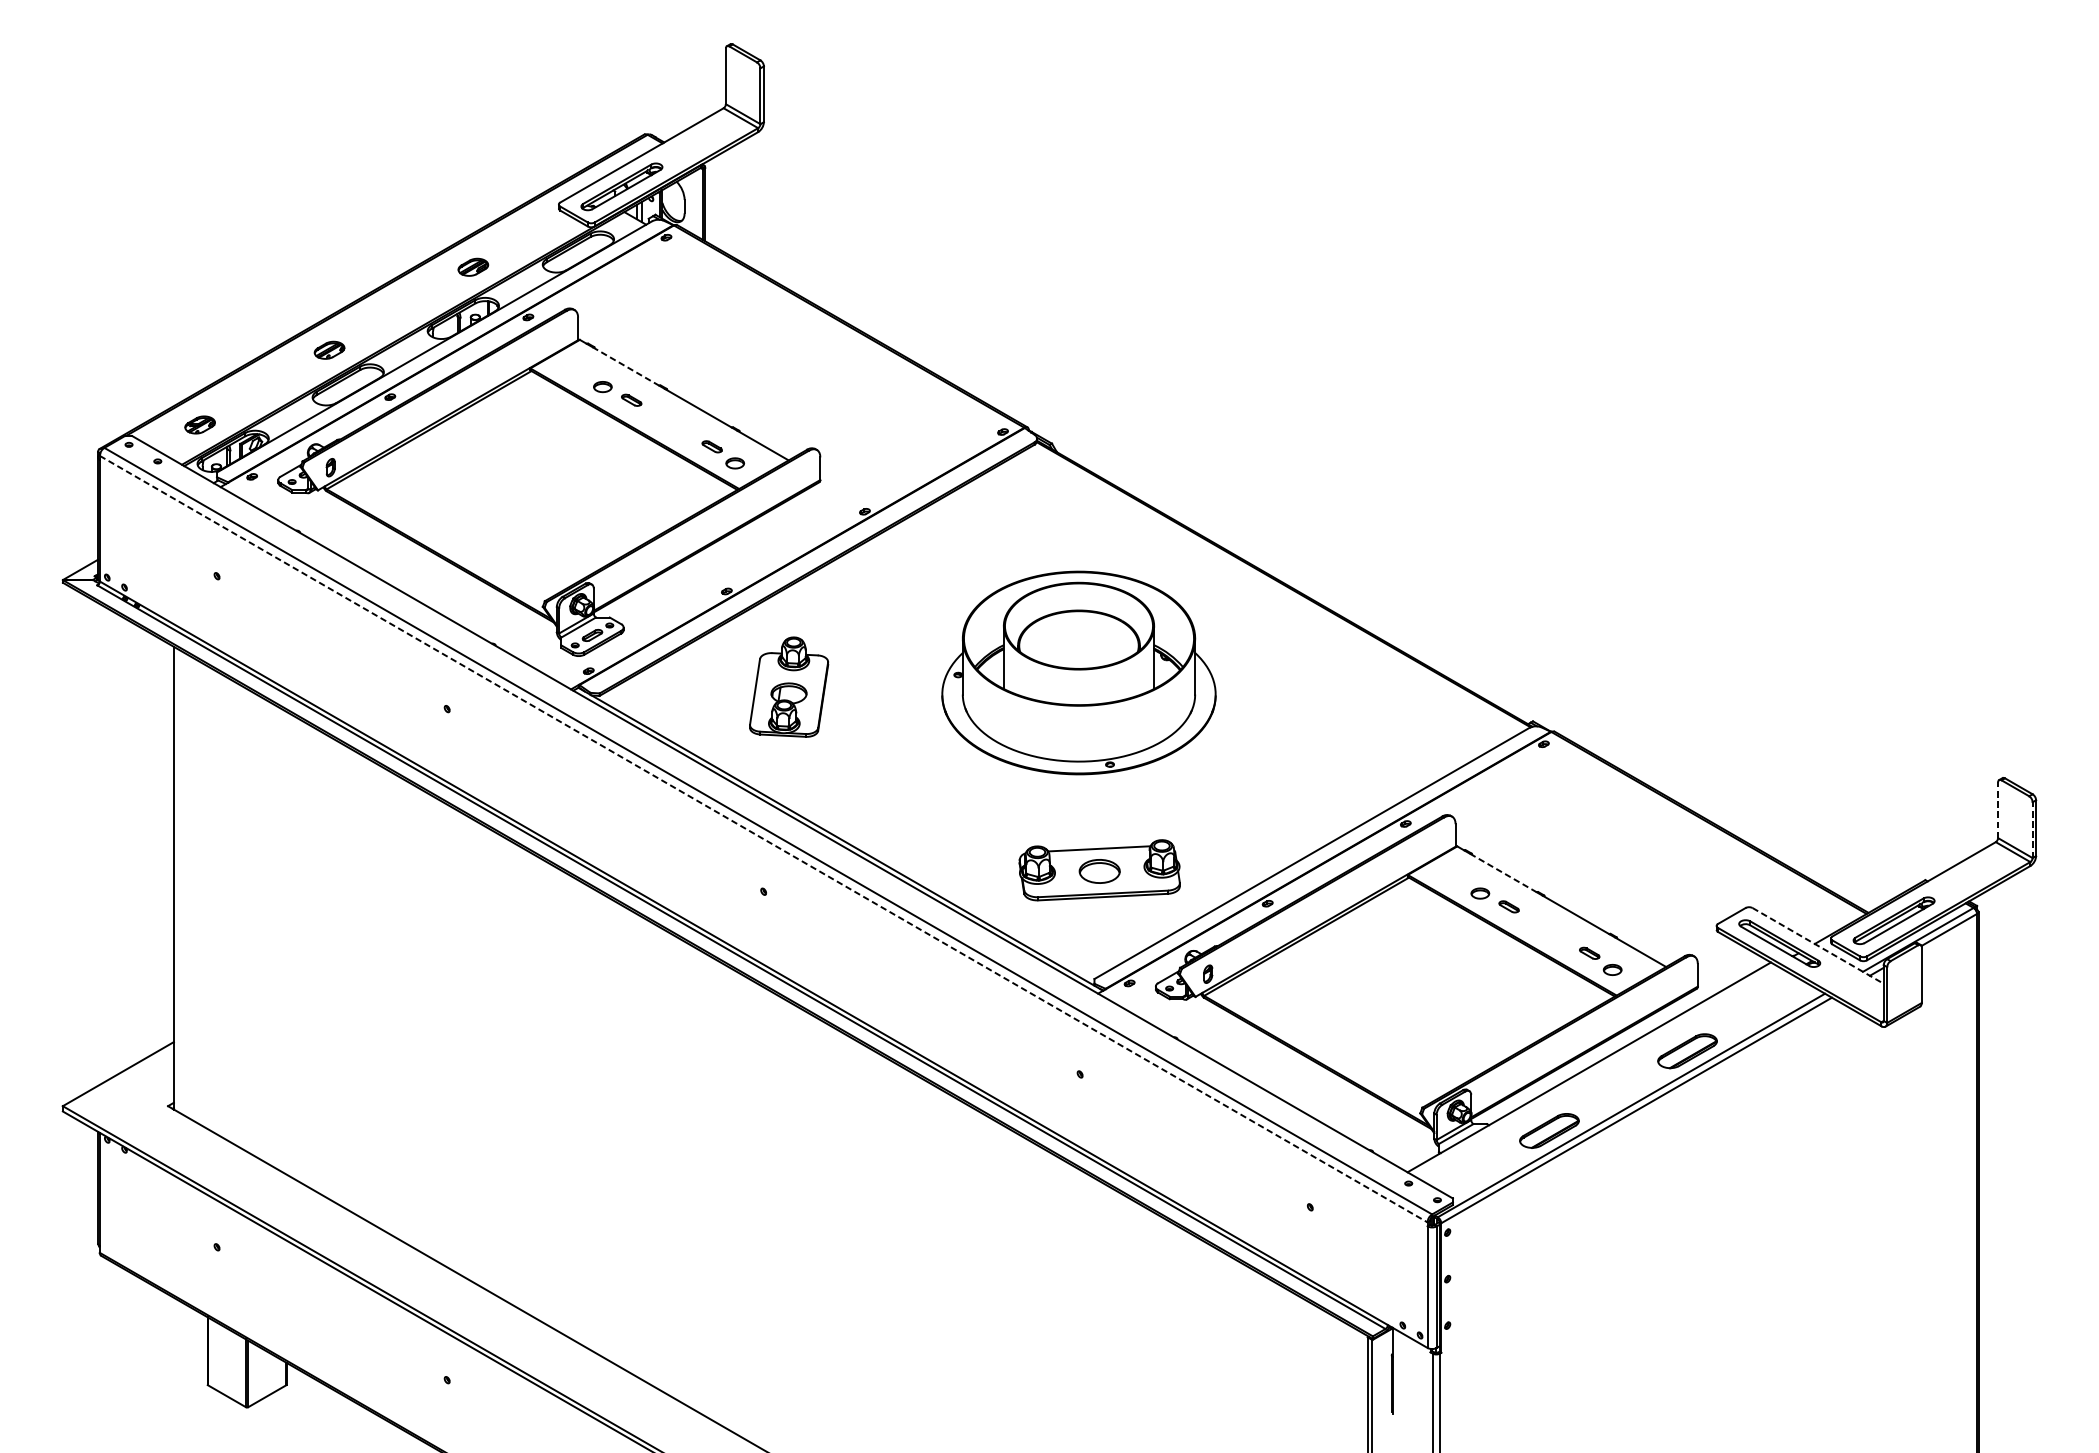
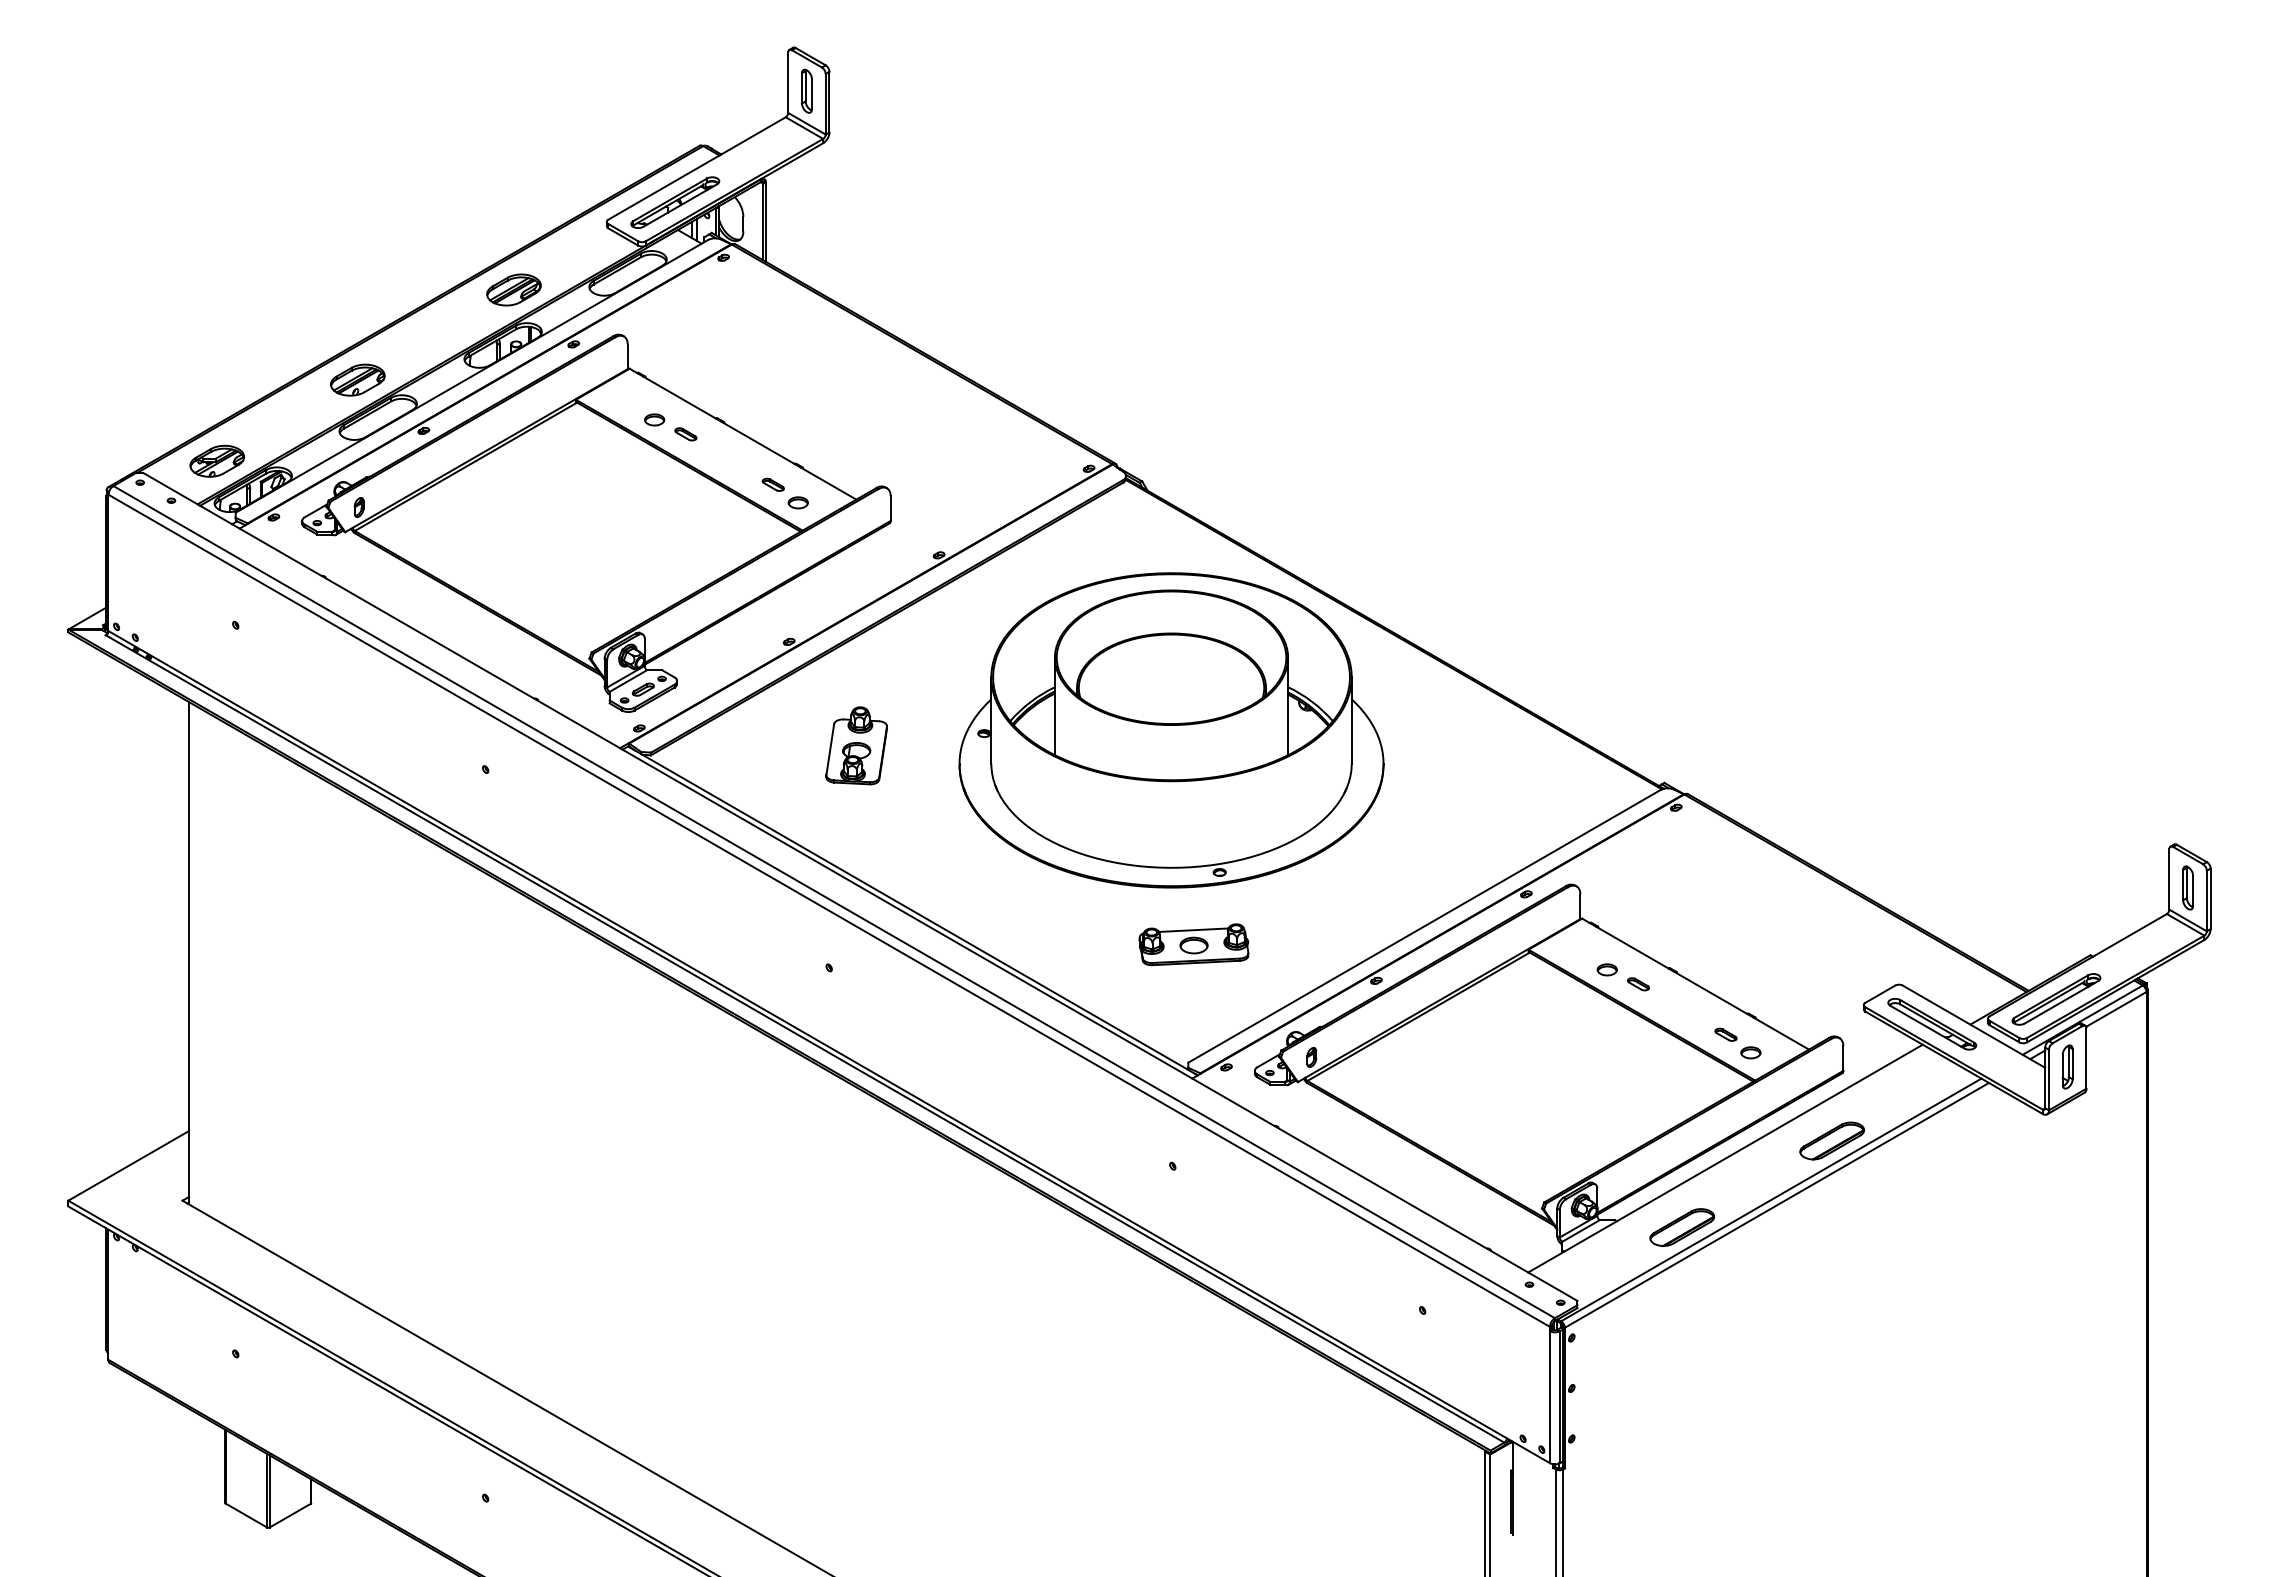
part: (742, 83) -> (806, 90), added
part: (472, 266) -> (513, 289), size x1.67
part: (329, 349) -> (357, 379), size x1.67
line: (625, 366) -> (679, 397), dashed -> solid
part: (200, 424) -> (217, 460), size x1.67
part: (1078, 673) -> (1171, 730), size x1.43
part: (788, 686) -> (856, 745), size x0.71
line: (1998, 809) -> (2169, 878), dashed -> solid
part: (2014, 817) -> (2187, 887), added
line: (2032, 829) -> (2206, 900), dashed -> solid
line: (763, 839) -> (829, 911), dashed -> solid
part: (1099, 870) -> (1193, 944), size x0.62
line: (1503, 872) -> (1632, 947), dashed -> solid
line: (1818, 945) -> (1974, 1026), dashed -> solid
part: (1904, 982) -> (2067, 1066), added

